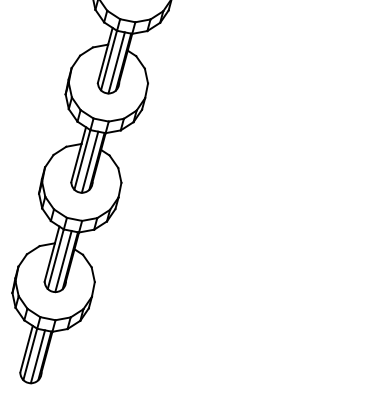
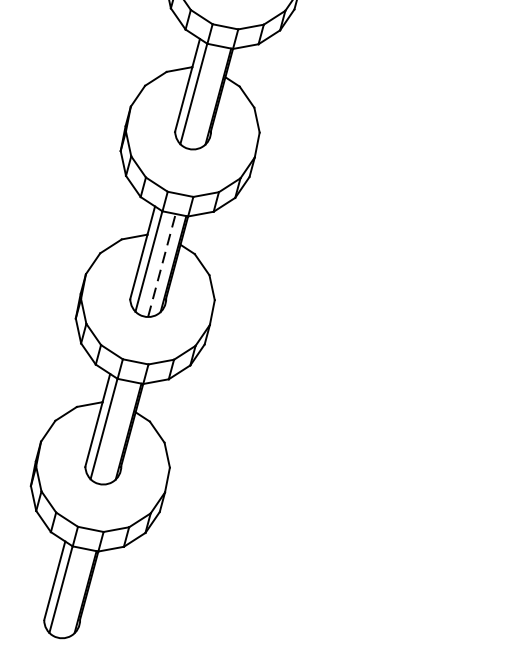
line: (116, 62) -> (206, 97), removed
line: (90, 162) -> (162, 265), solid -> dashed
line: (63, 261) -> (117, 432), removed
line: (37, 356) -> (73, 593), removed

